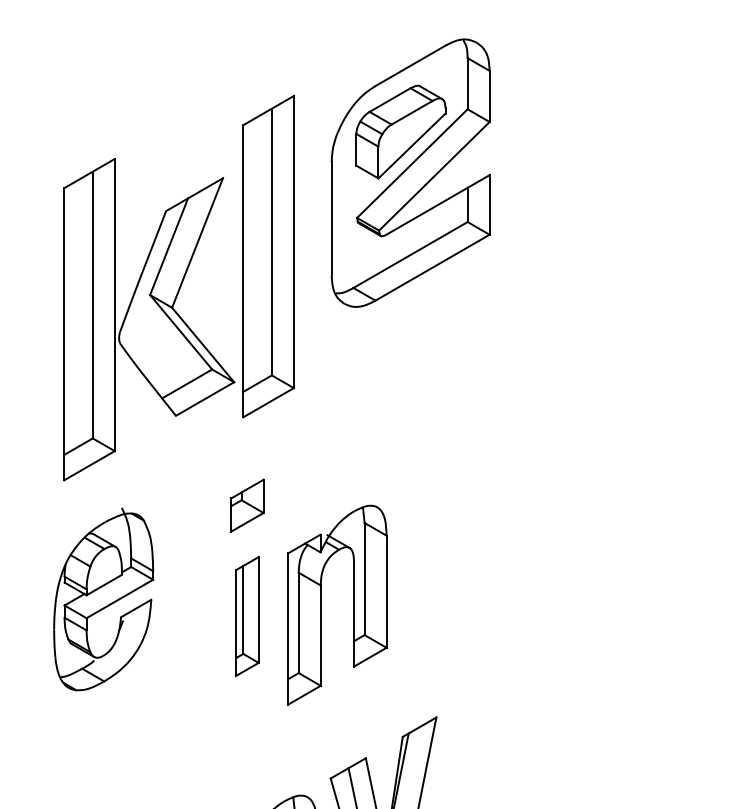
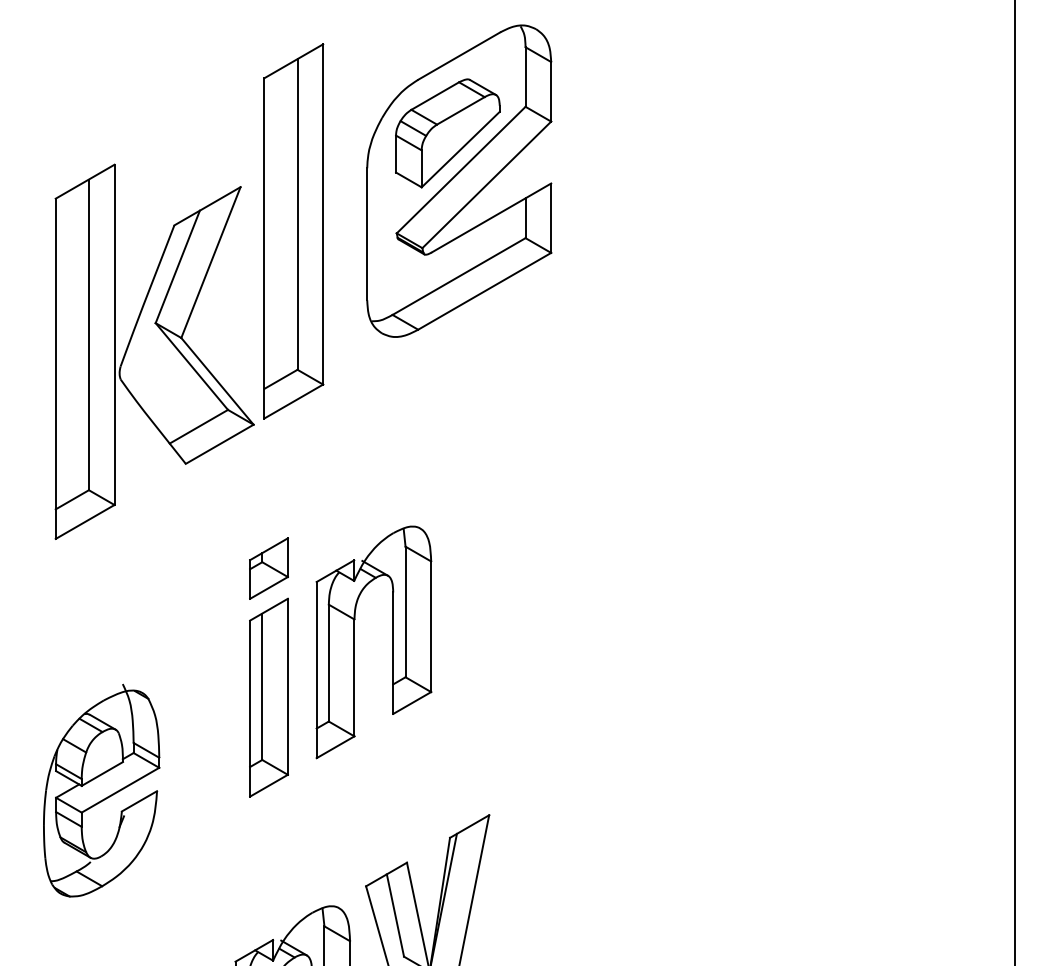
part: (268, 256) -> (293, 231), moved
part: (103, 599) -> (101, 790), moved
part: (320, 605) -> (354, 642), moved
part: (246, 616) -> (268, 697), size x1.43

